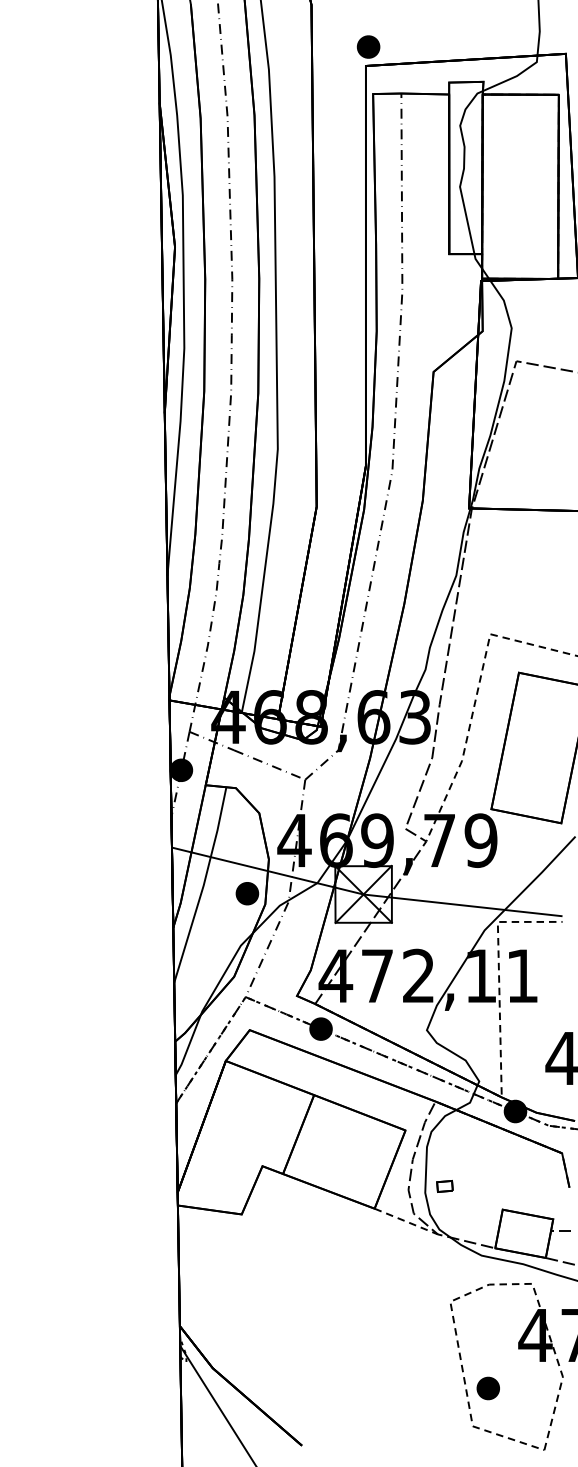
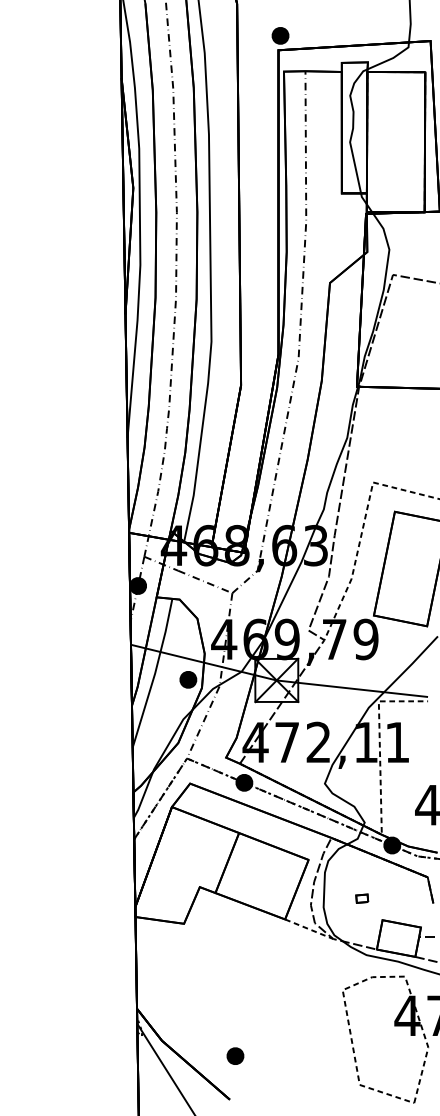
part: (444, 1186) -> (361, 898), moved
part: (487, 1388) -> (234, 1056), moved

